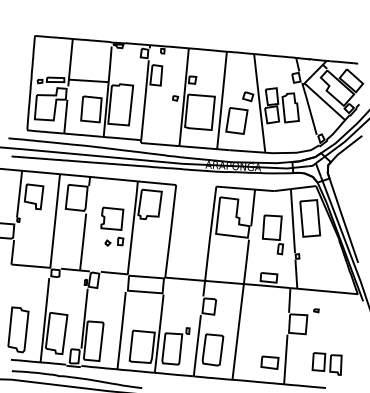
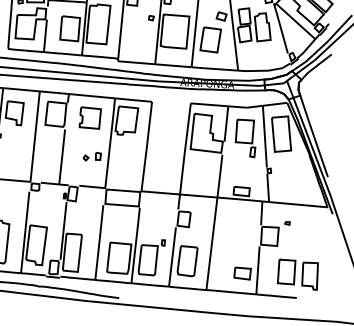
part: (112, 218) -> (90, 117), moved
part: (272, 234) -> (245, 138), moved
part: (326, 363) -> (297, 274), size x1.43

